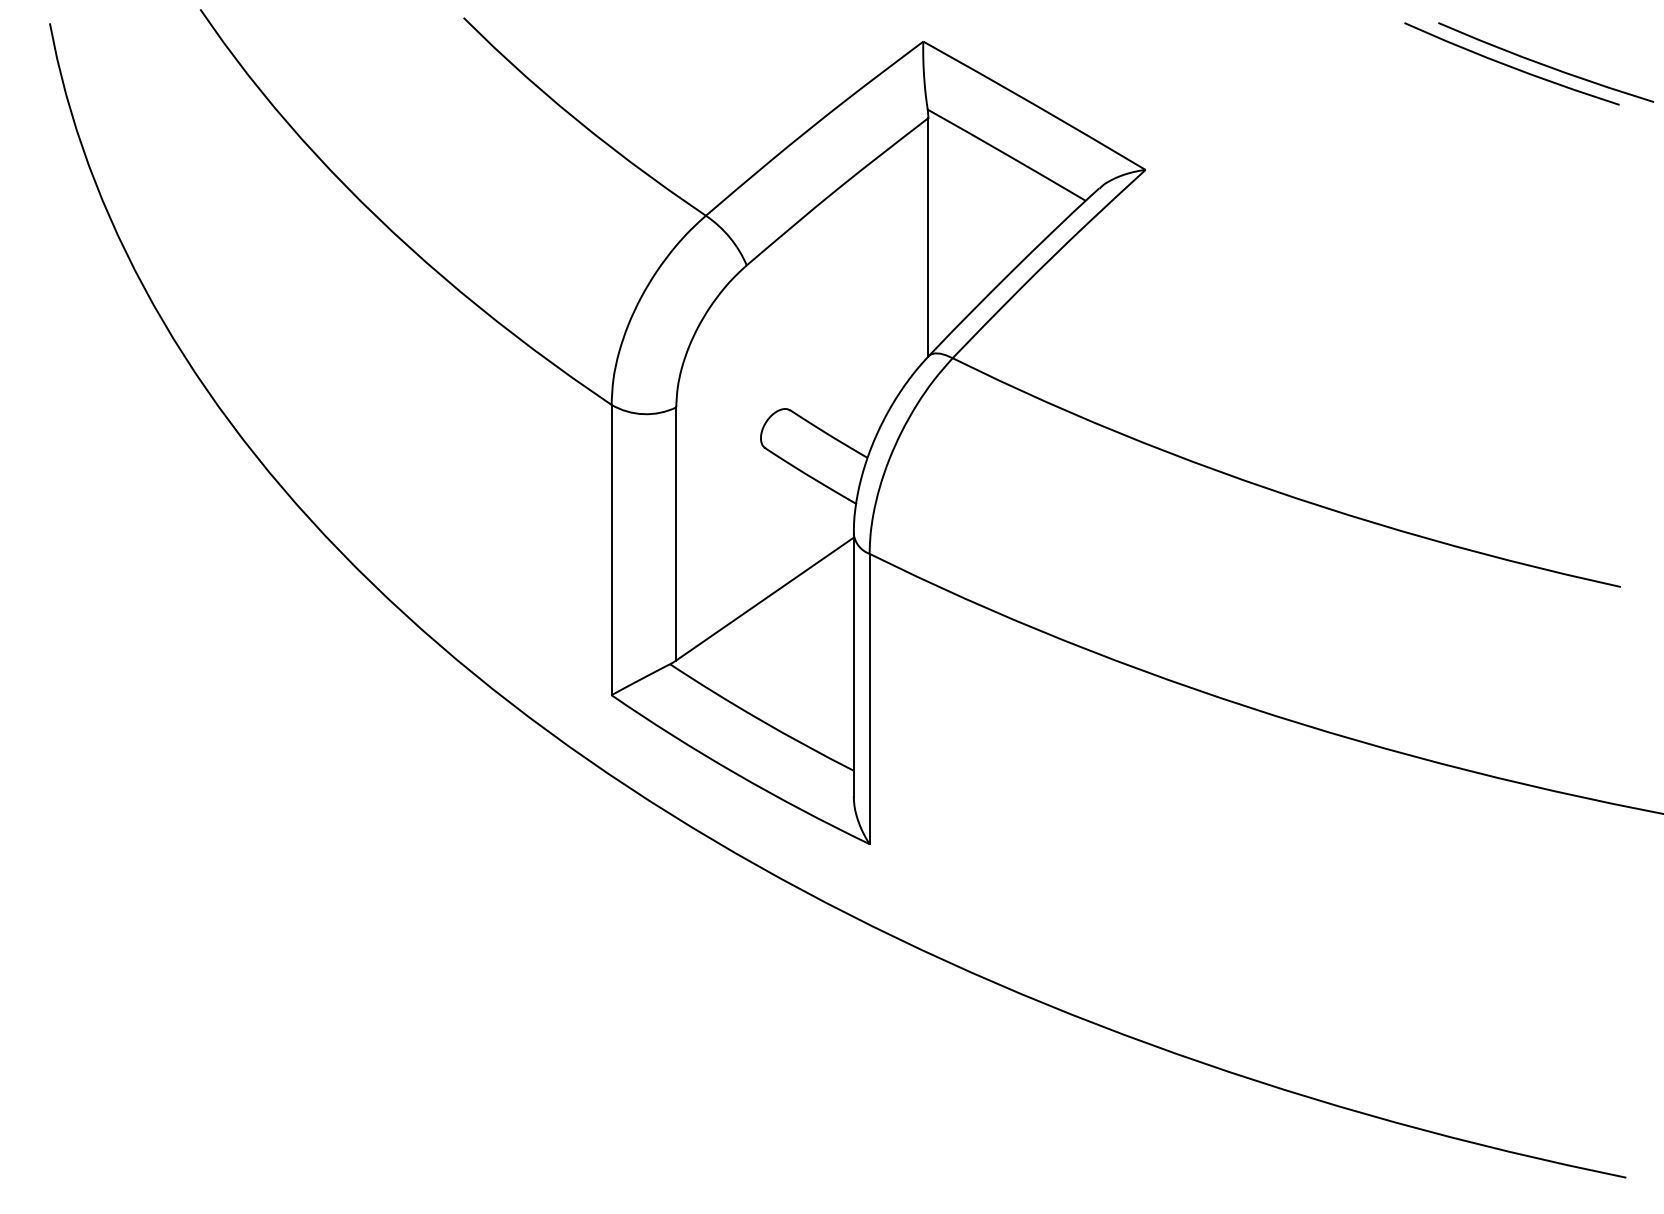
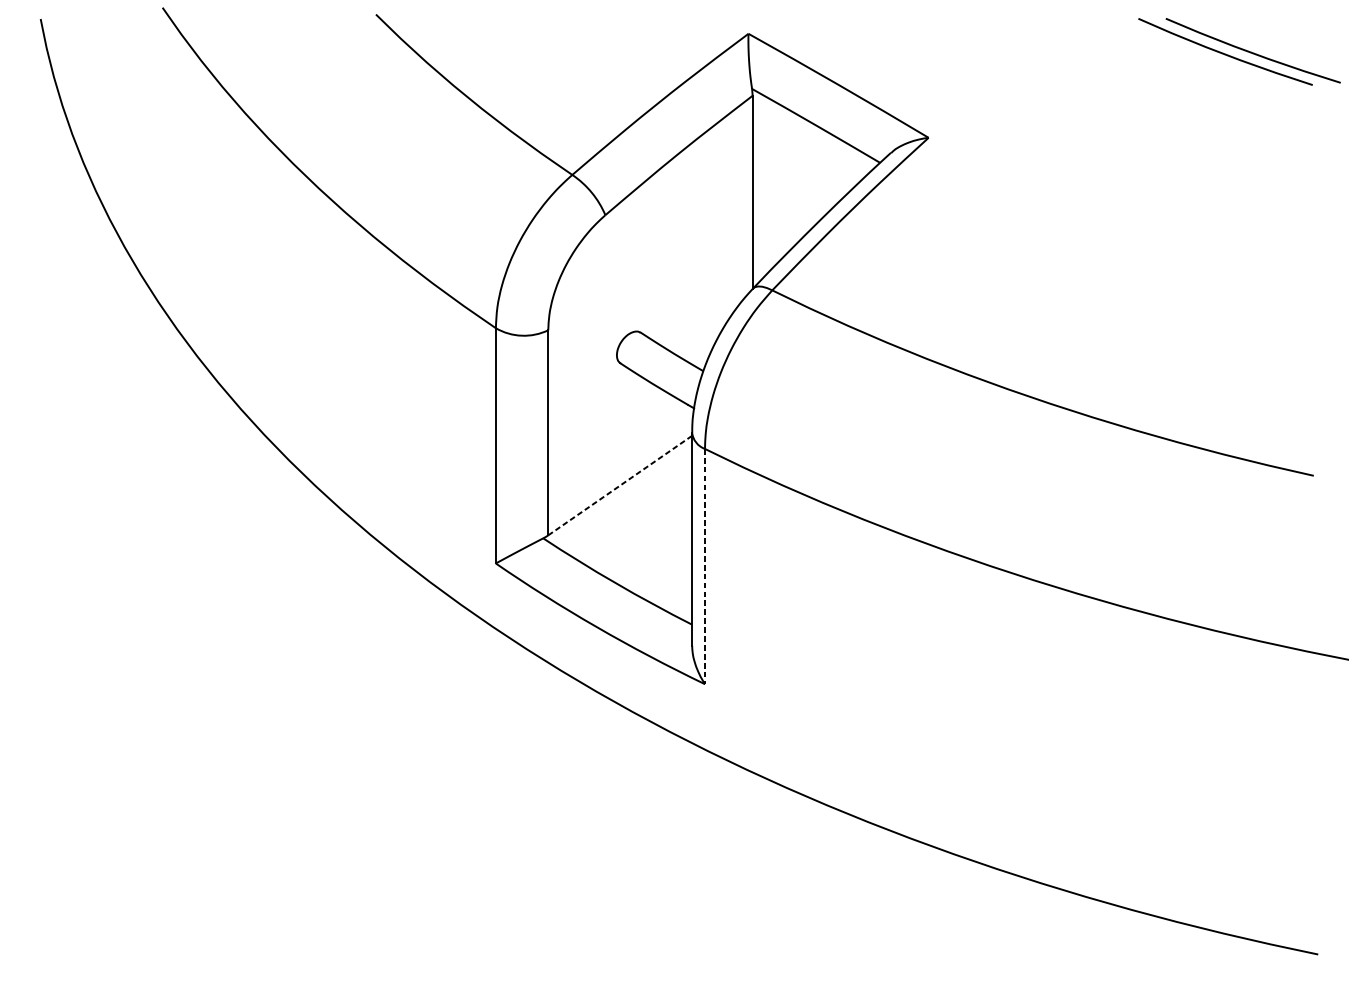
line: (765, 599) -> (620, 485), solid -> dashed
line: (869, 699) -> (704, 566), solid -> dashed

